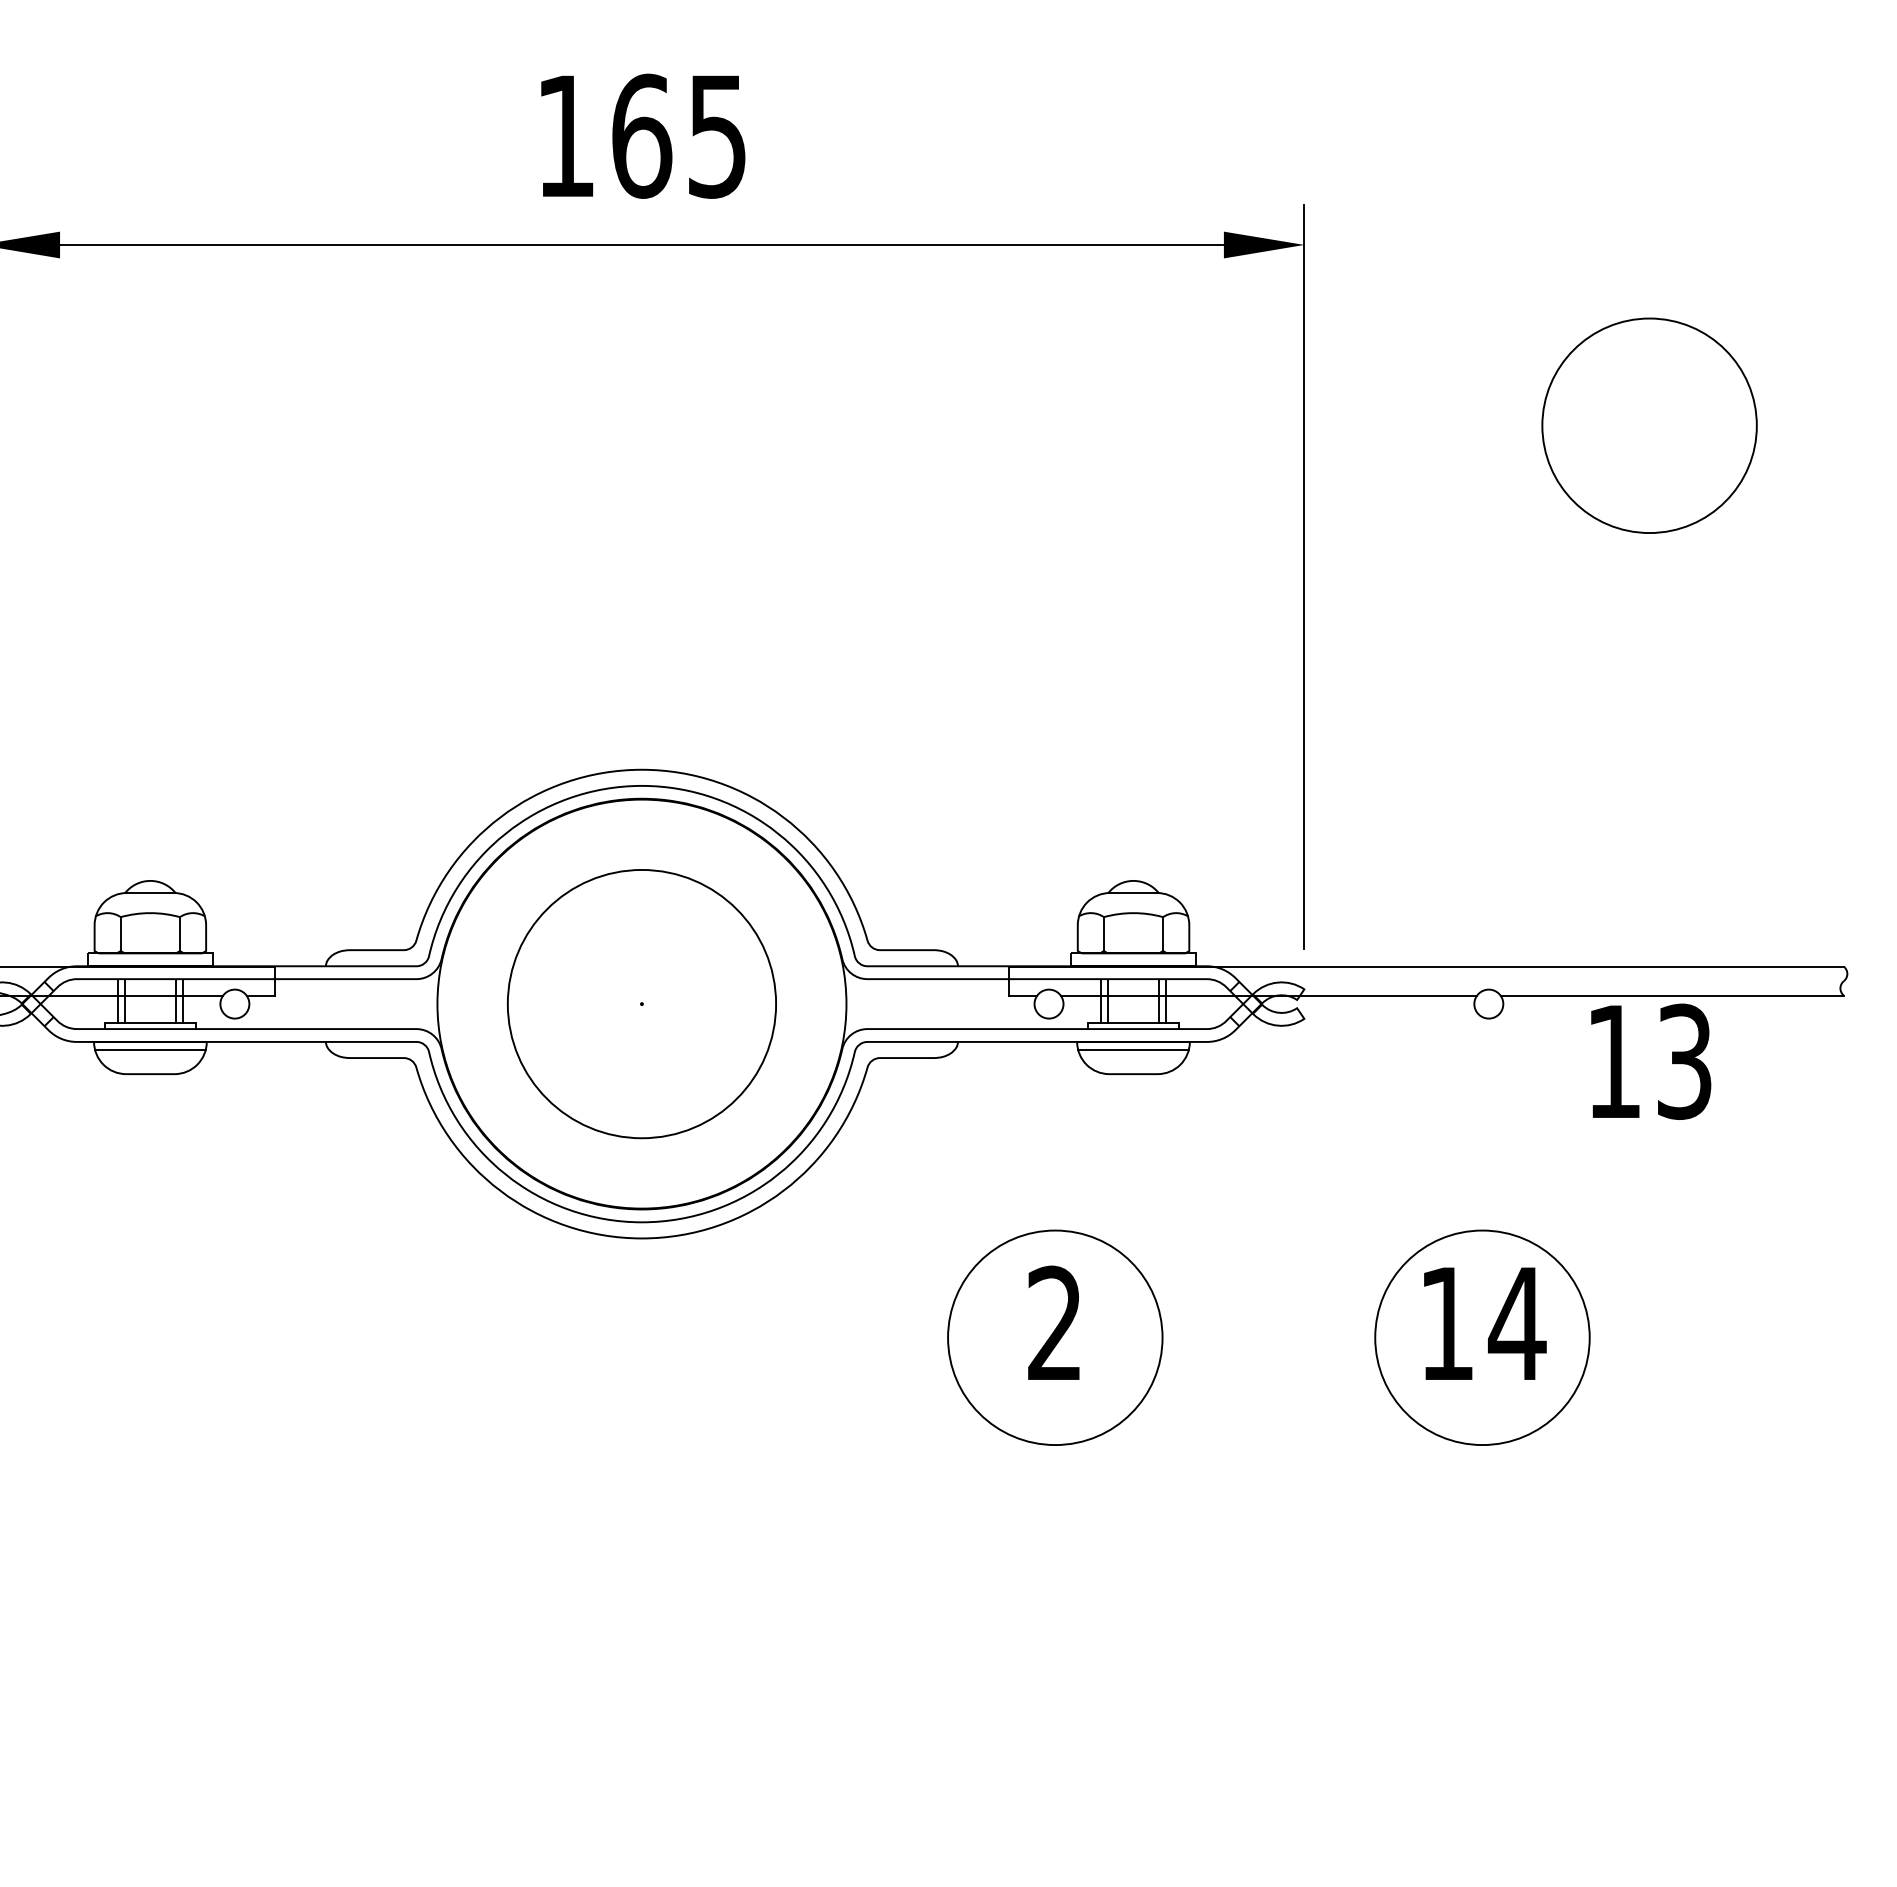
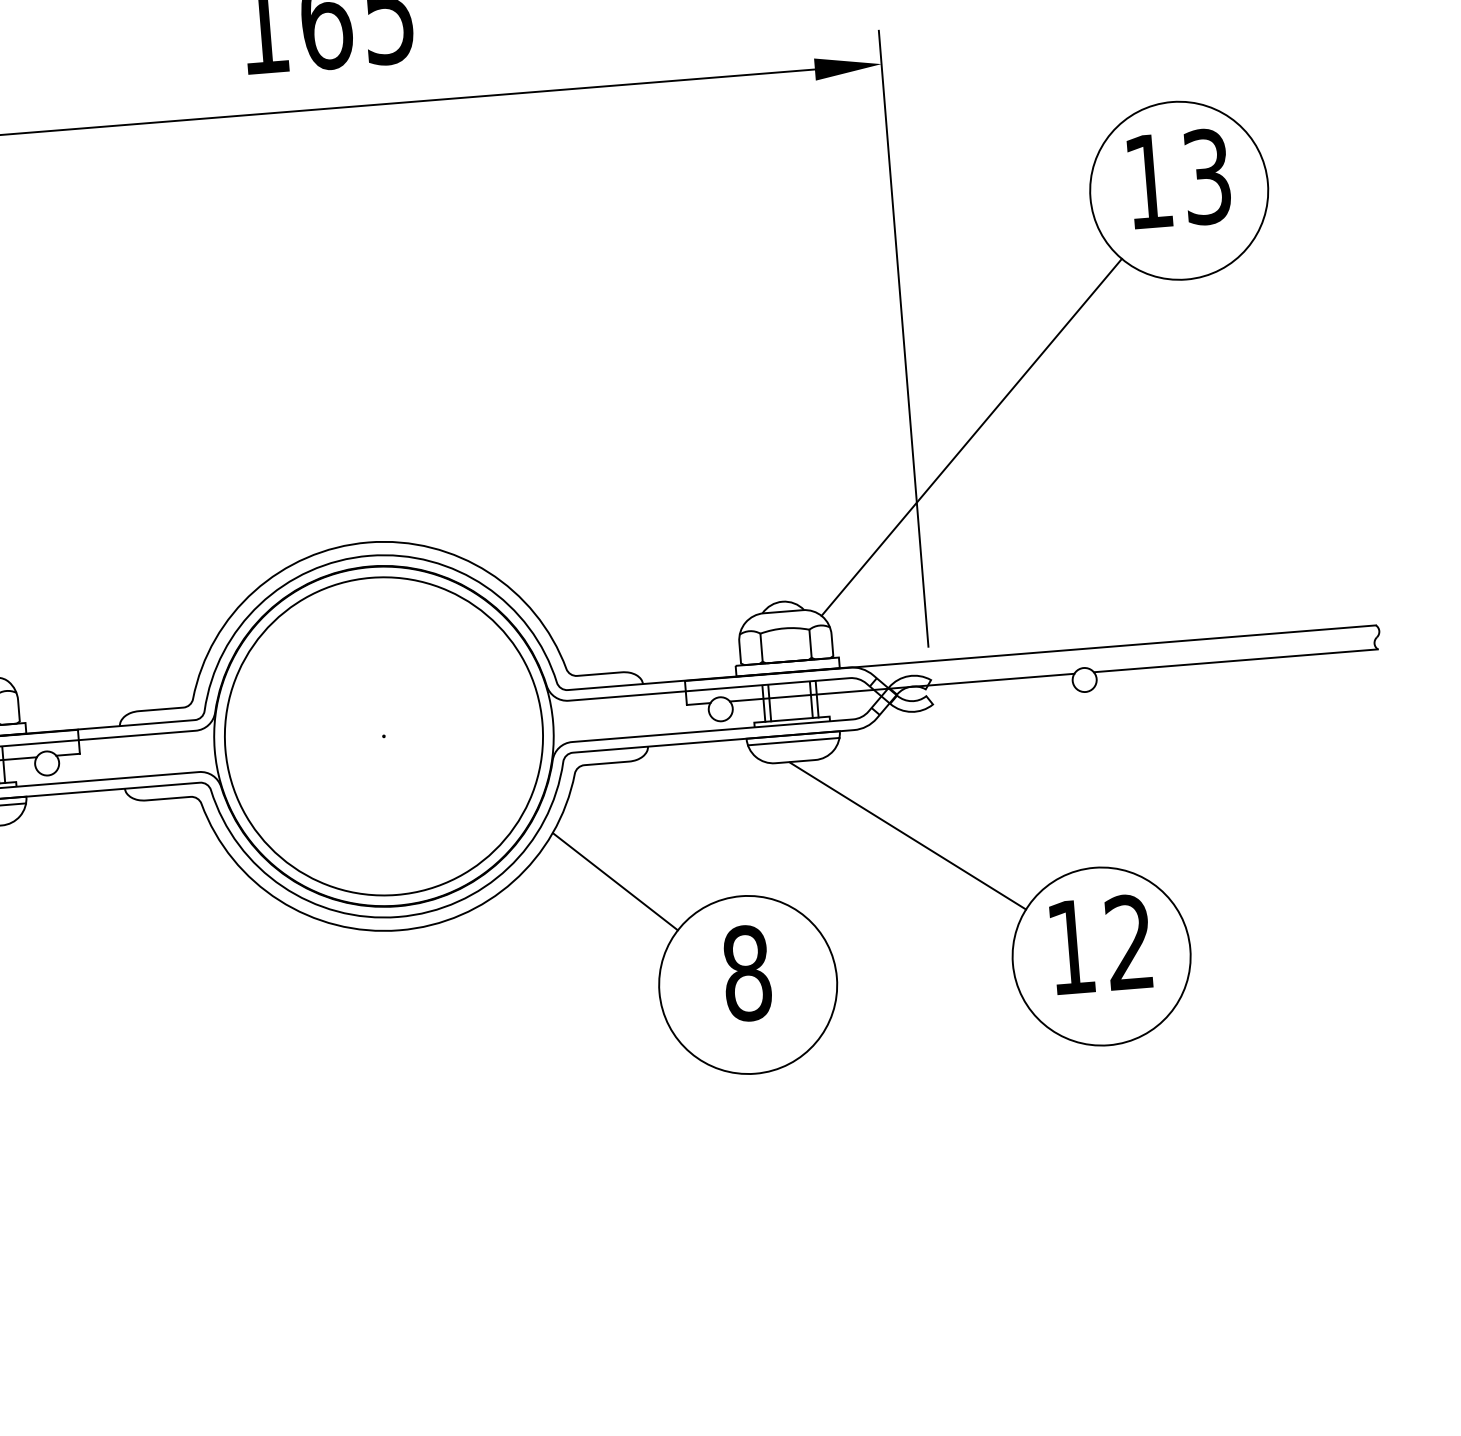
line: (1376, 701) -> (971, 437), added
circle: (641, 1003) -> (383, 735), size x1.43
text: (1651, 1061) -> (1179, 178), moved
line: (1261, 1174) -> (907, 836), added
line: (905, 1200) -> (615, 881), added
text: (1517, 1322) -> (1129, 941), 14 -> 12
text: (1054, 1323) -> (746, 973), 2 -> 8

